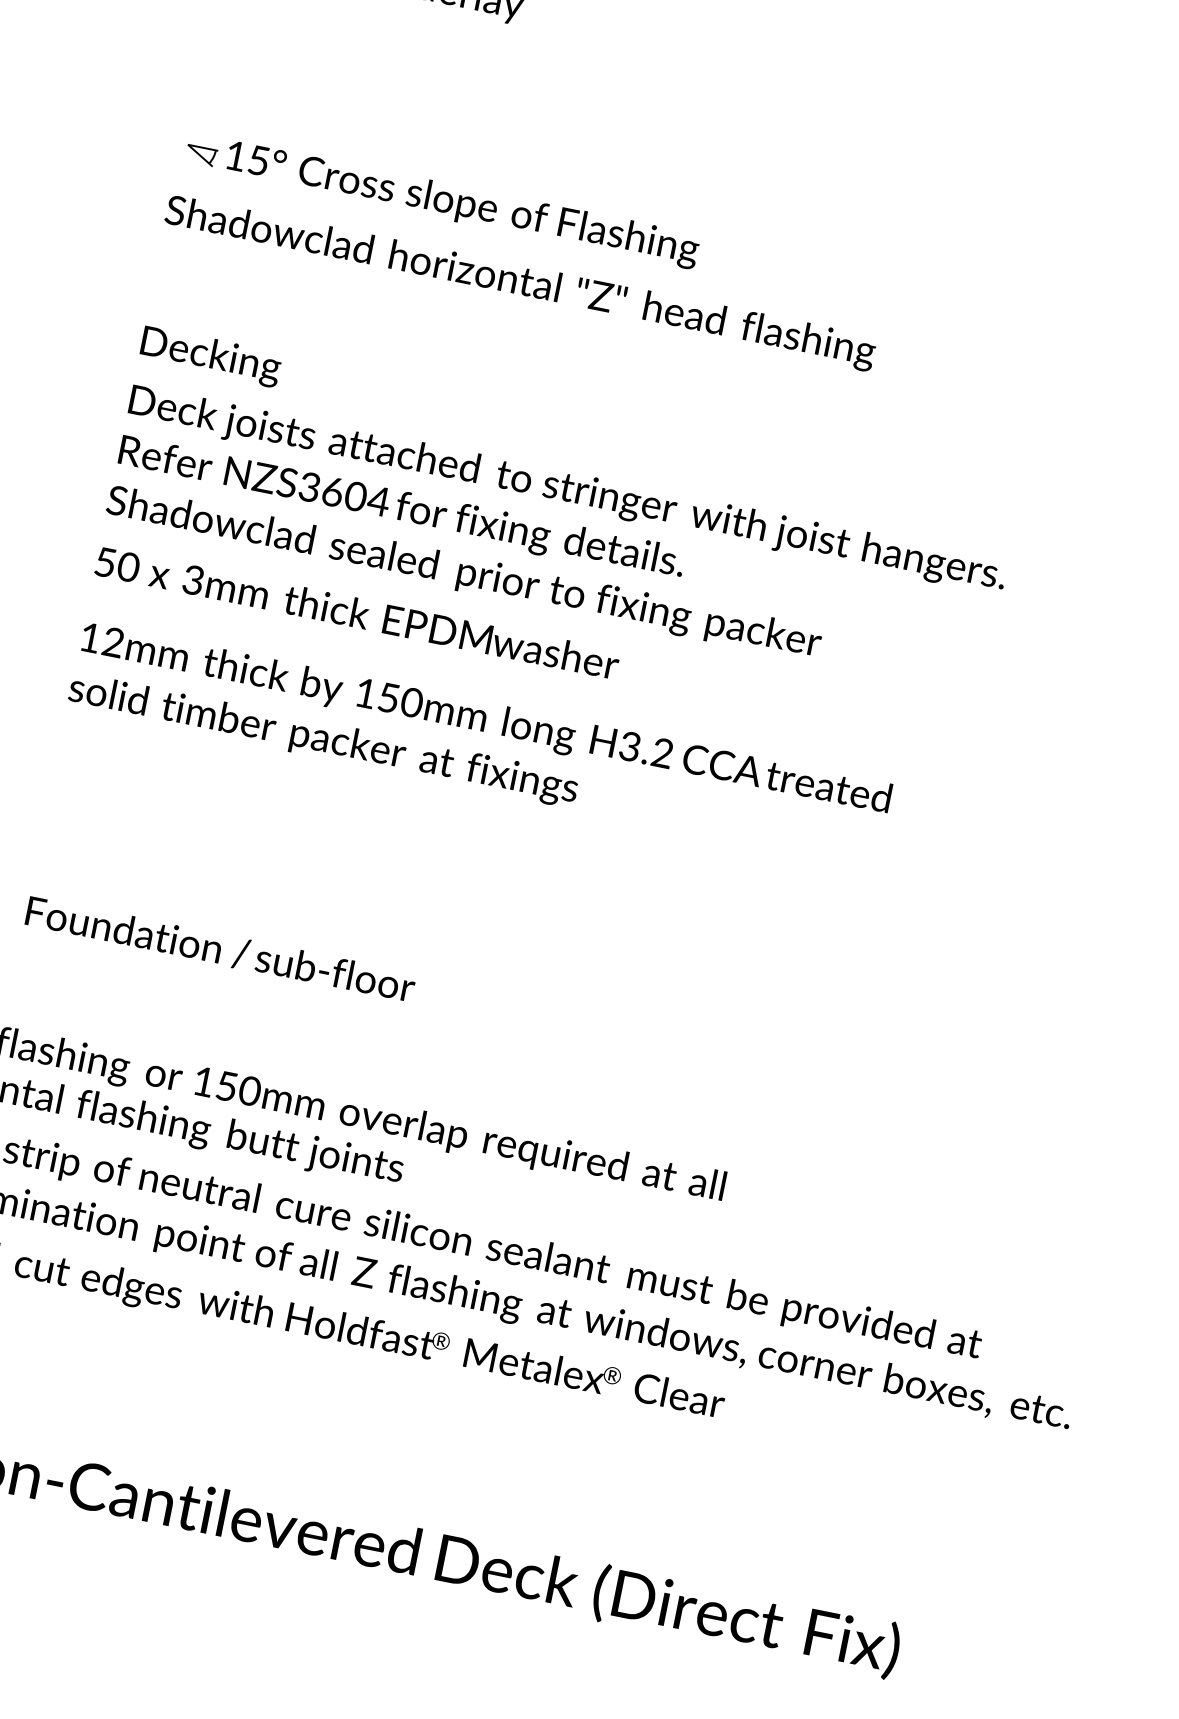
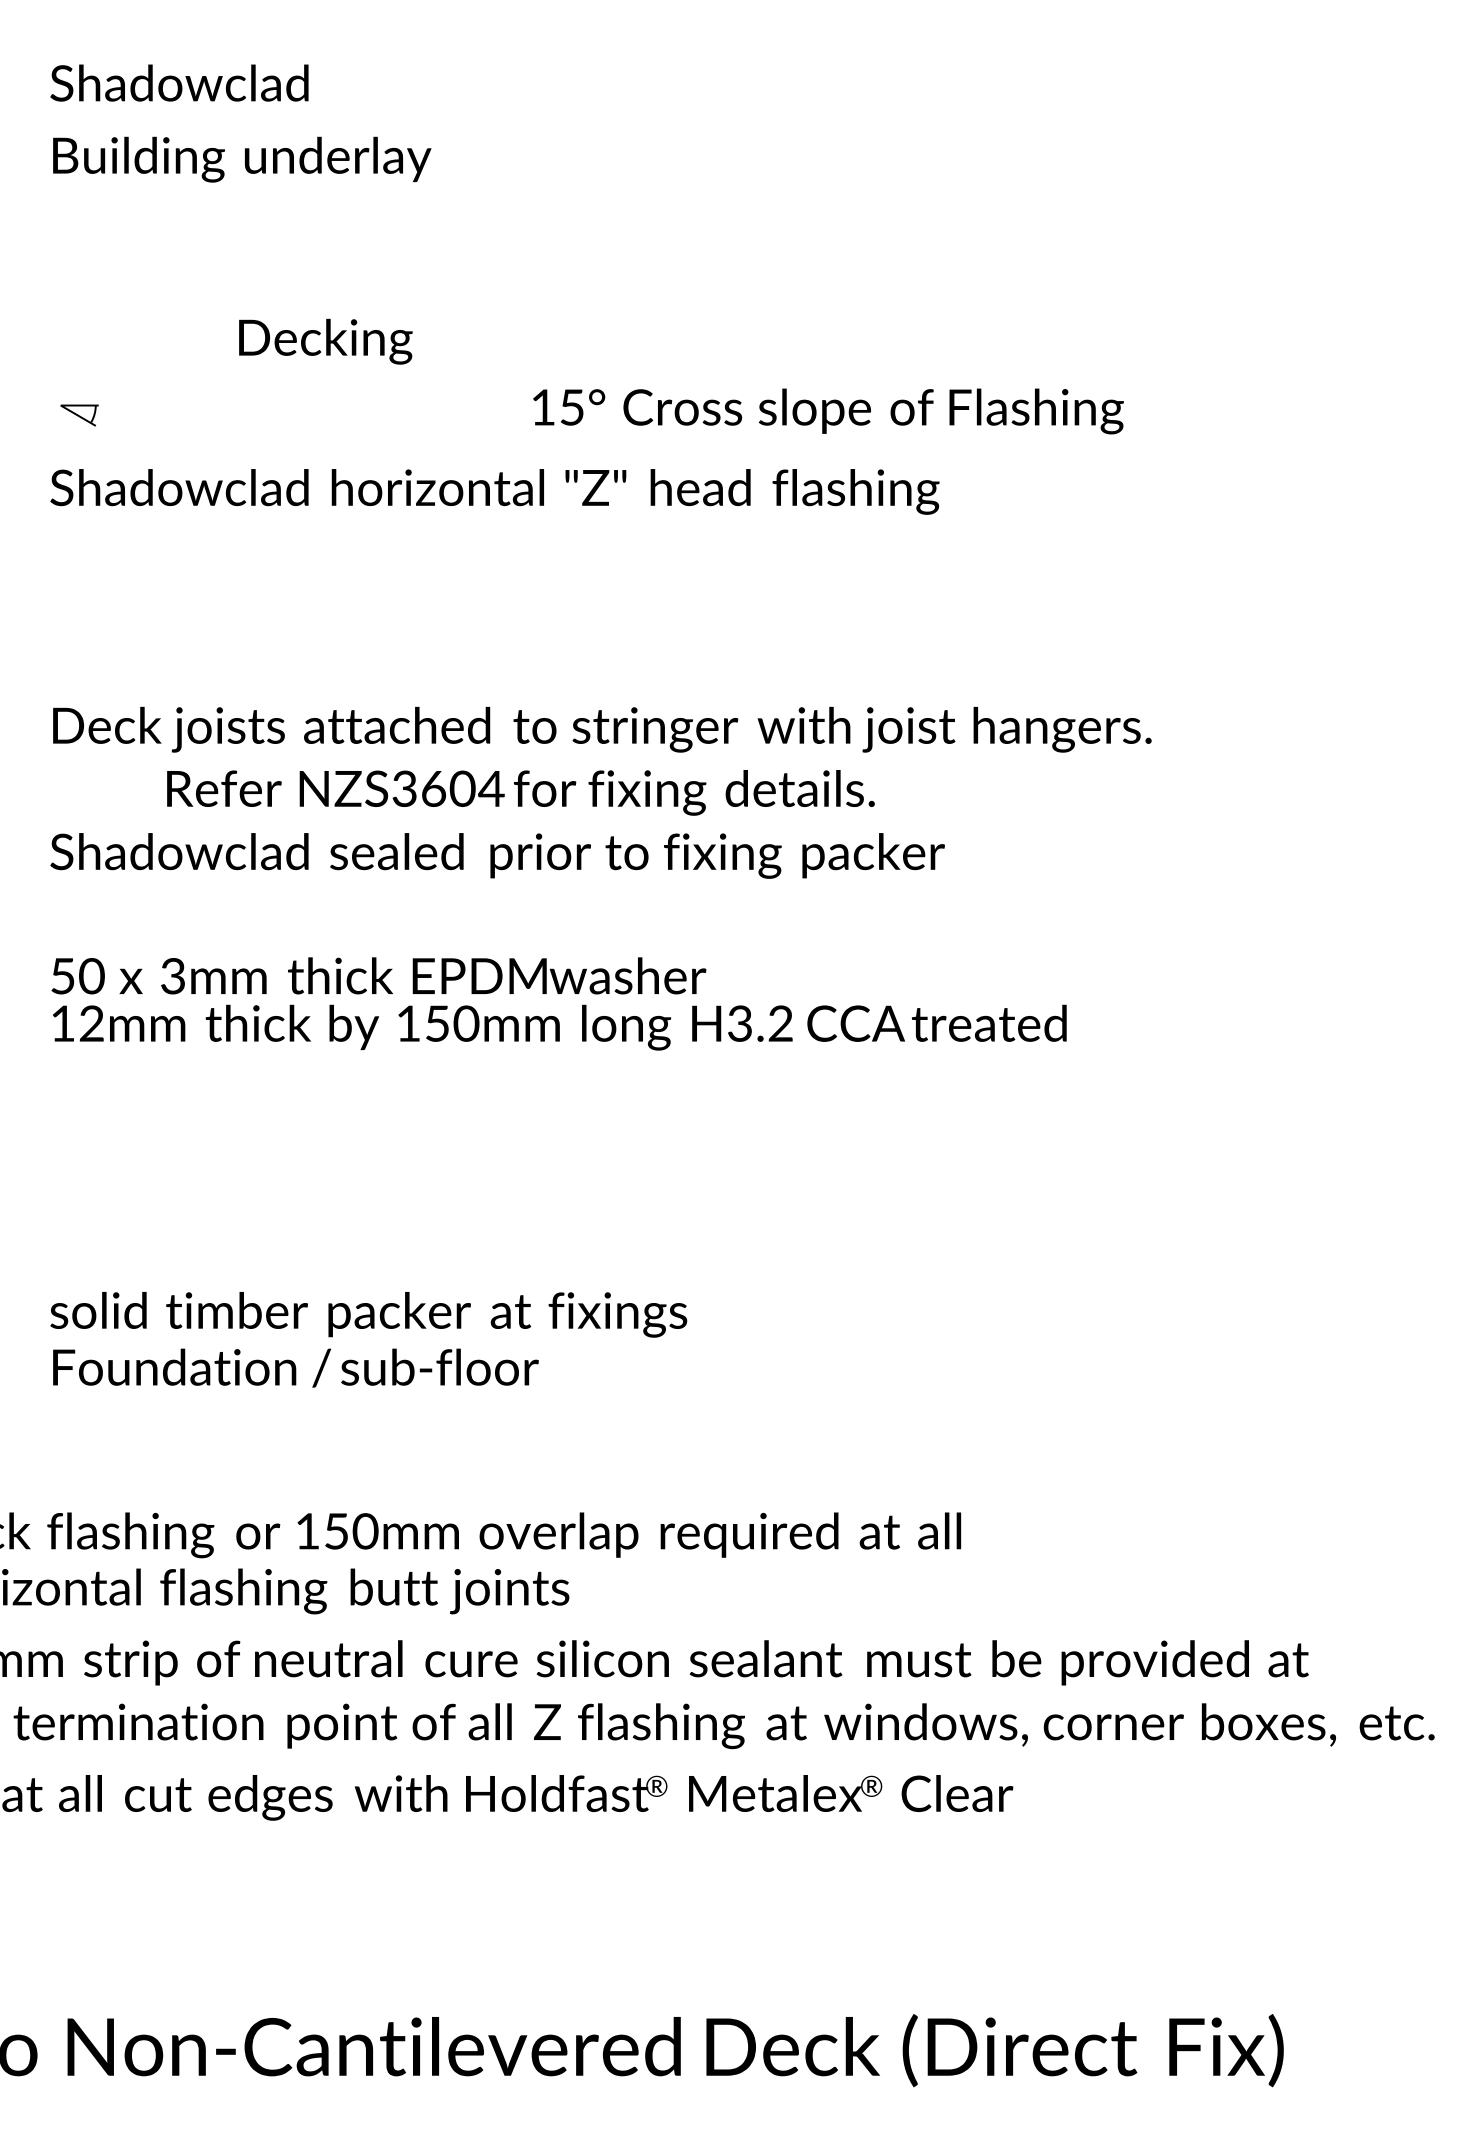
text: (462, 205) -> (828, 411), moved
text: (210, 356) -> (325, 341), moved
text: (401, 508) -> (520, 792), moved
text: (357, 612) -> (378, 975), moved
text: (323, 740) -> (368, 1314), moved

